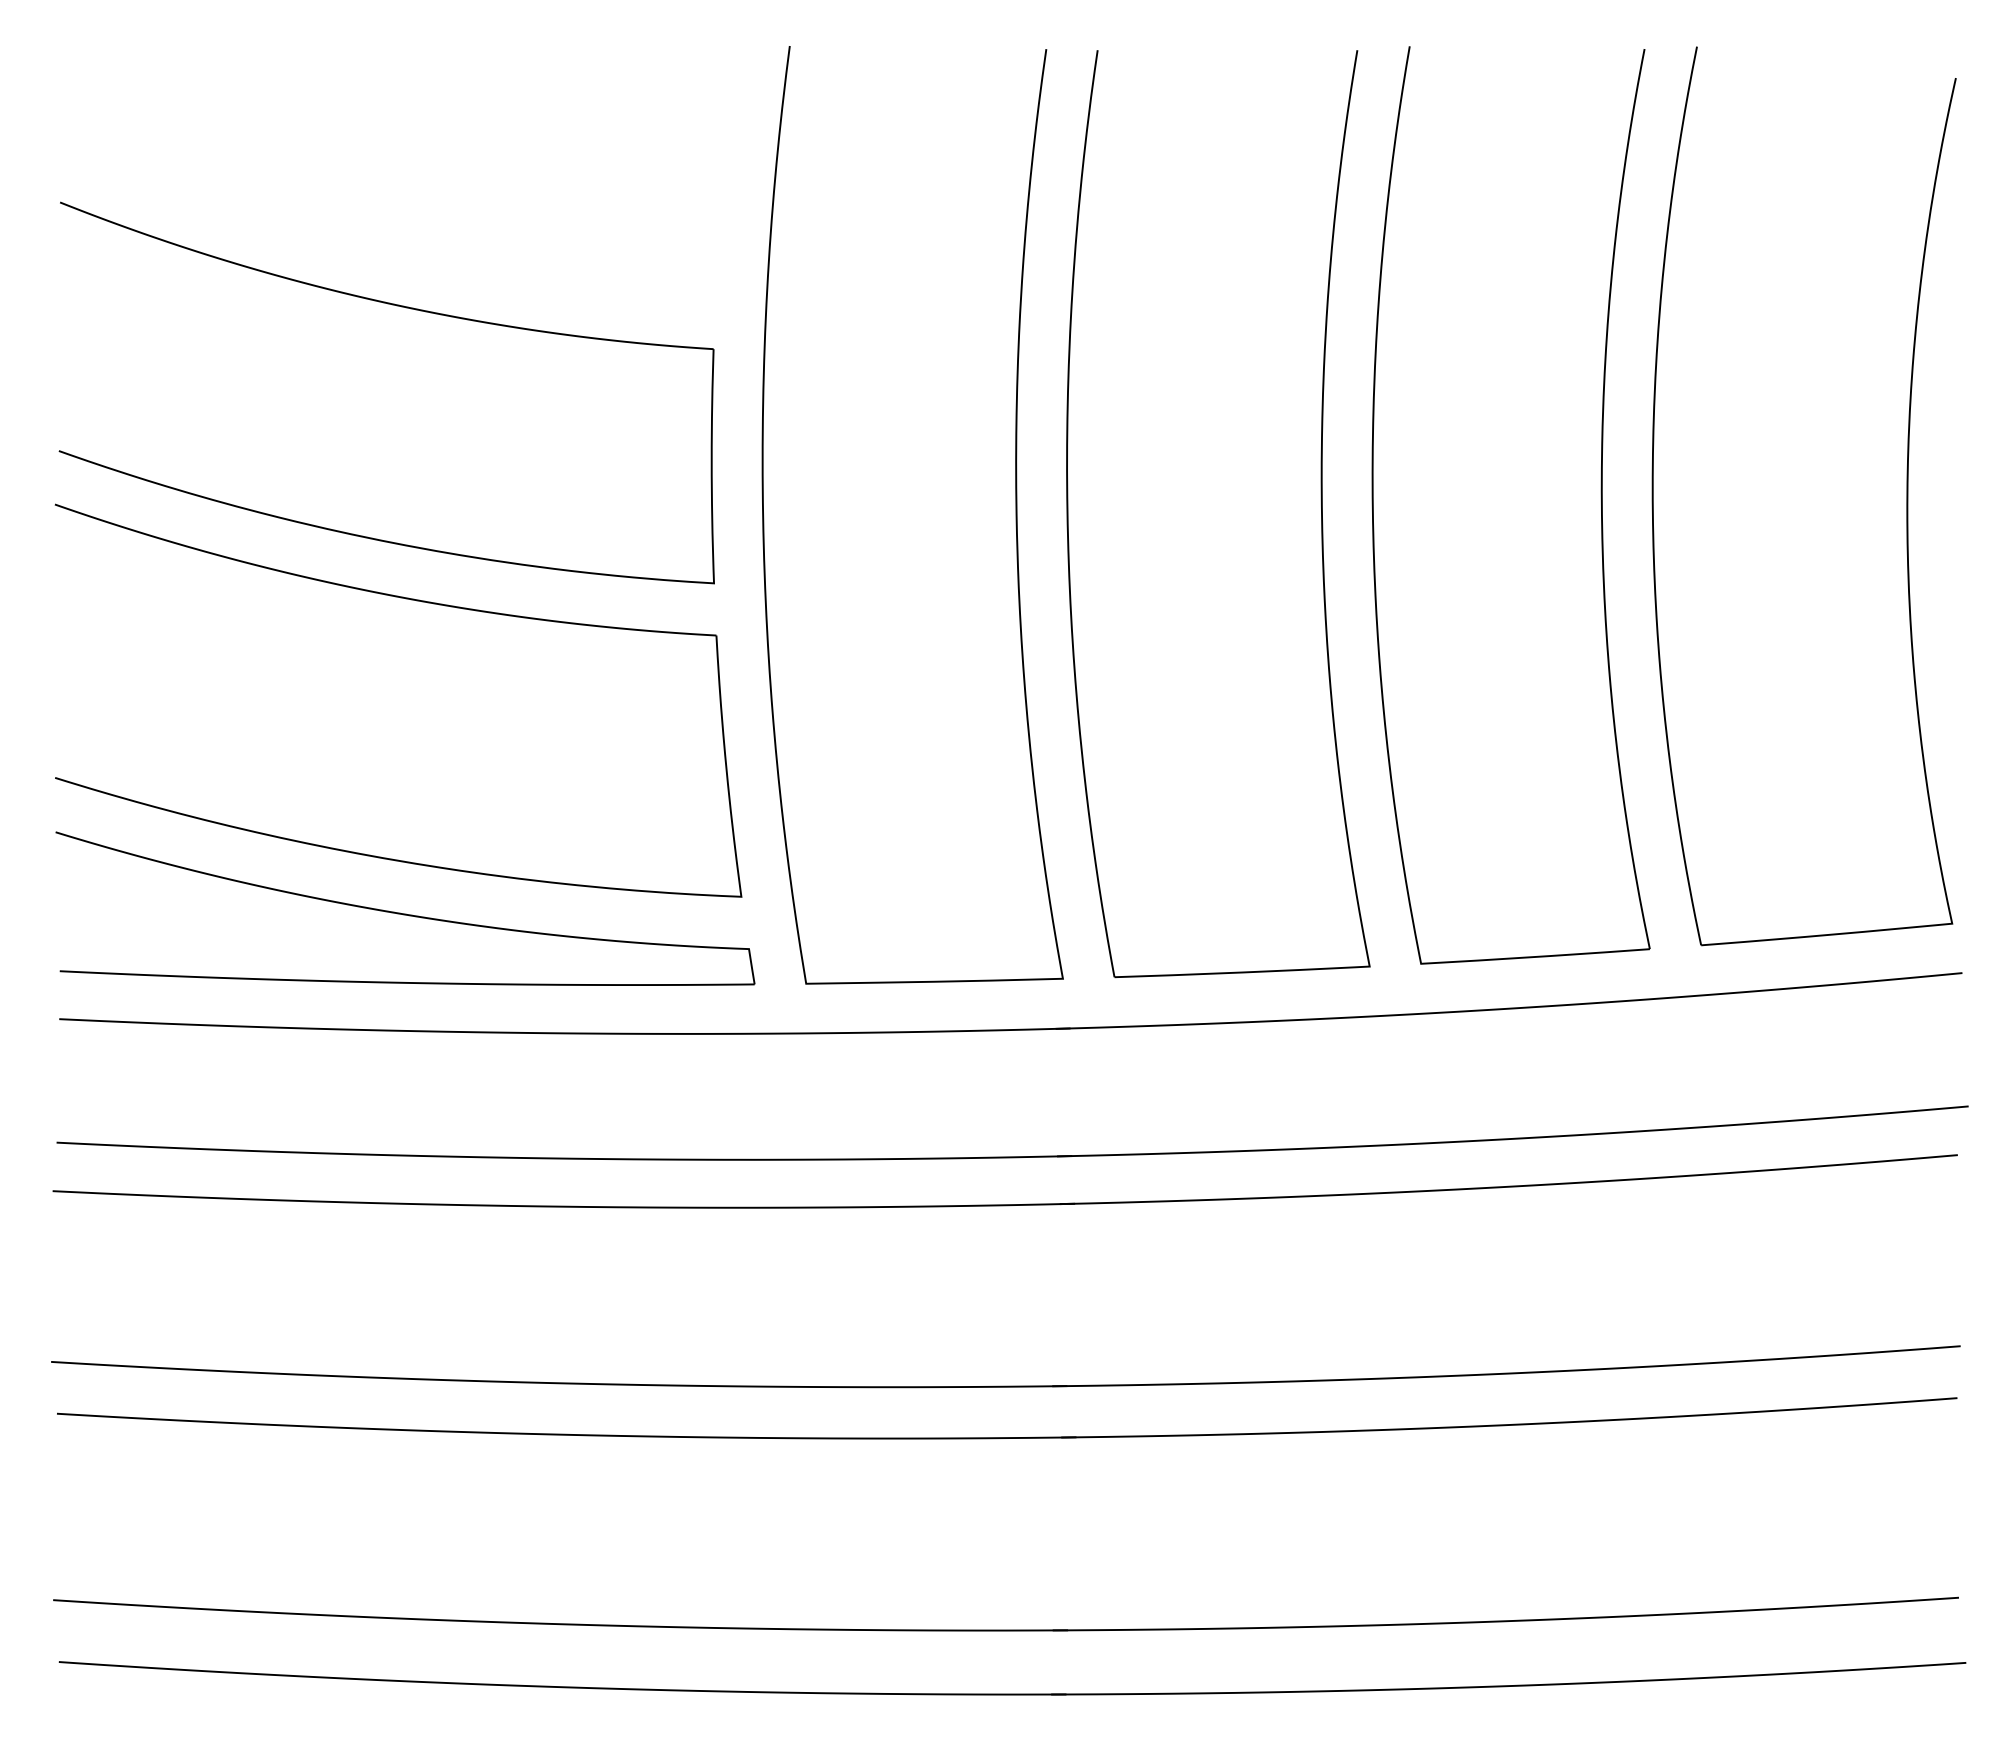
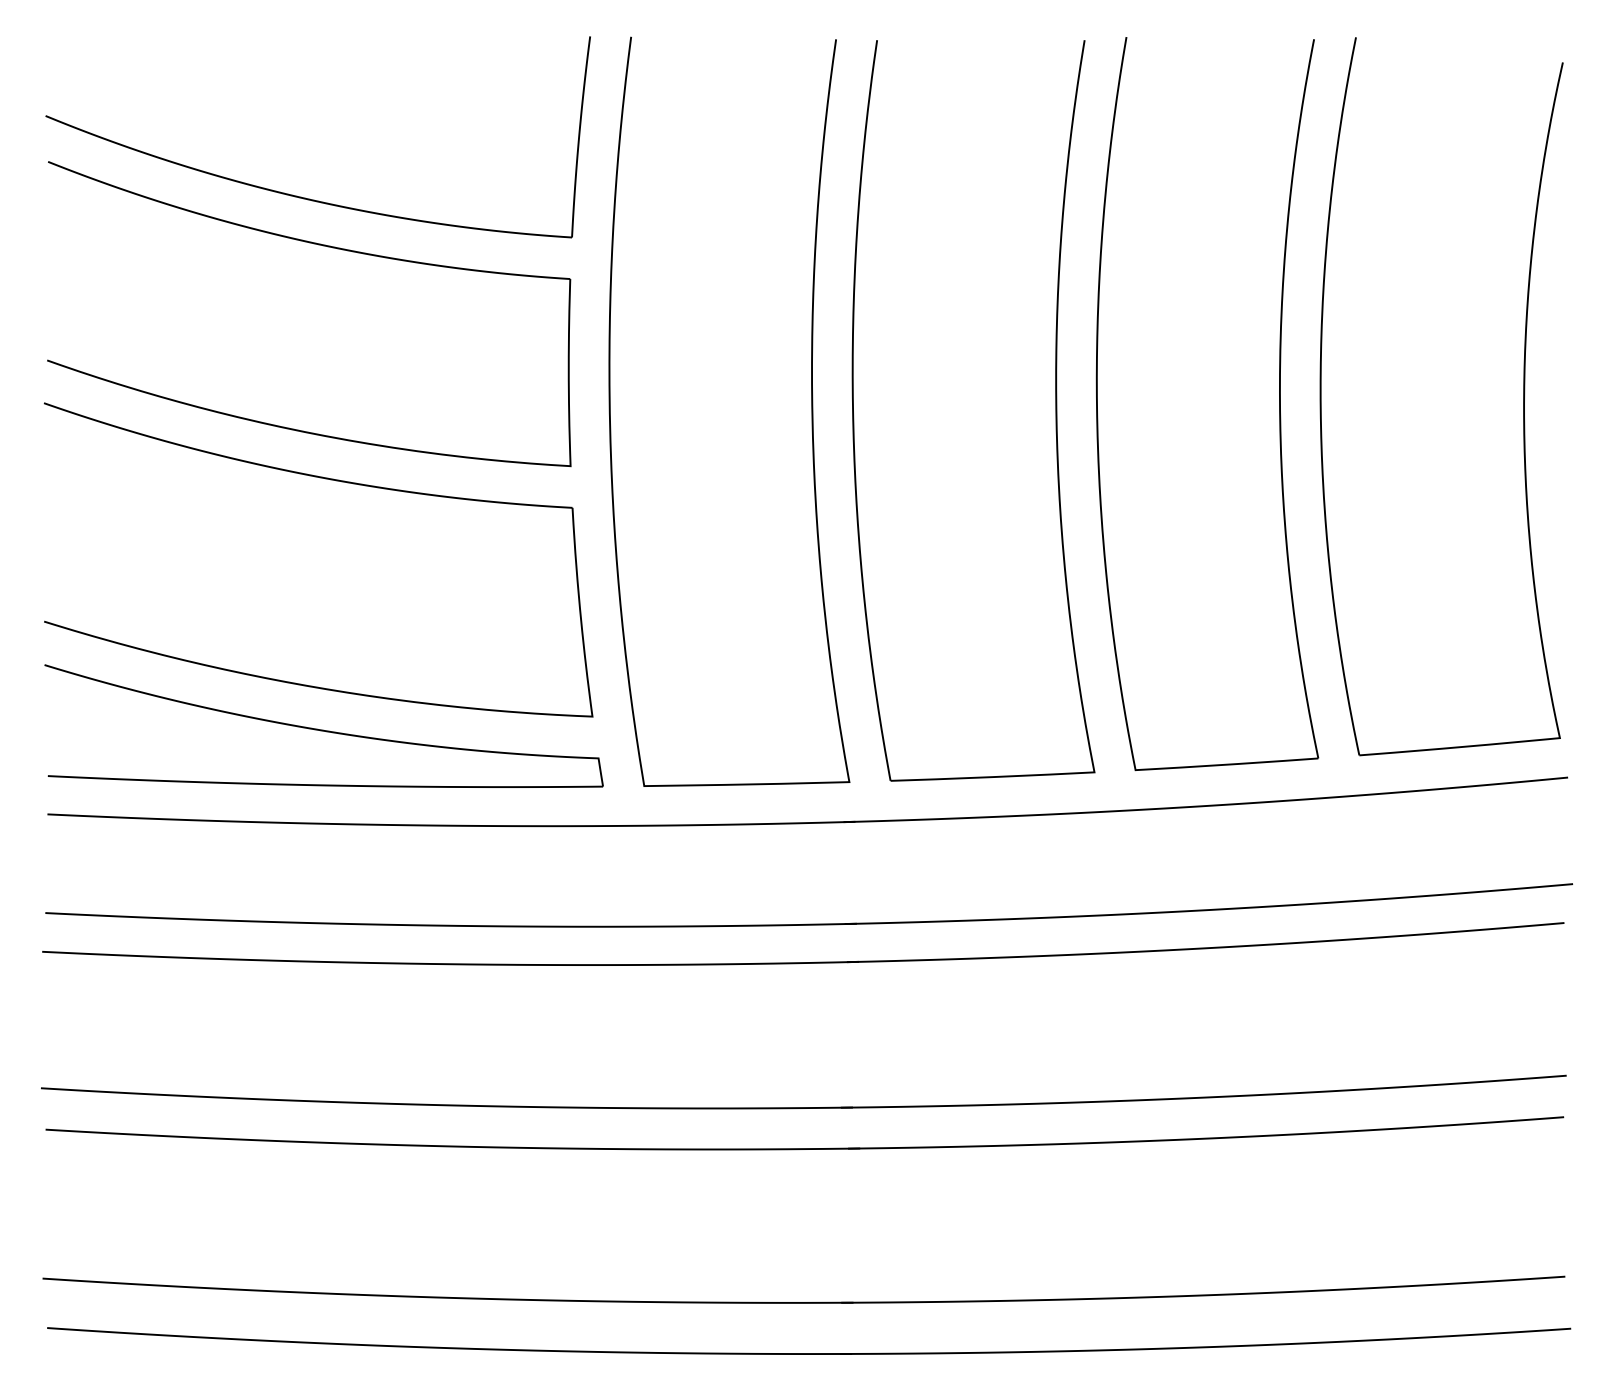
part: (378, 246) -> (302, 197), added

